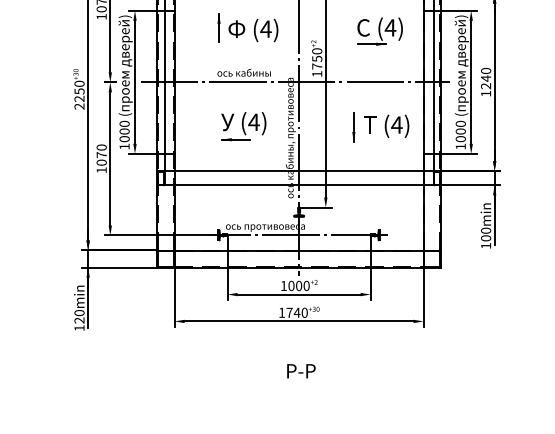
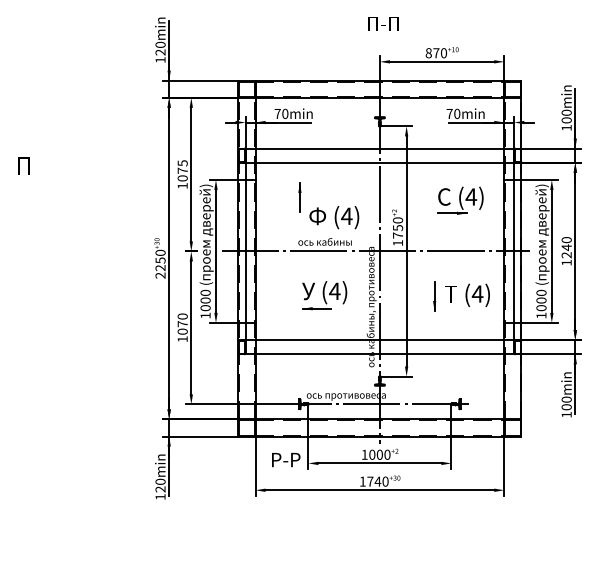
text: (253, 30) -> (334, 217), moved
text: (301, 371) -> (286, 460), moved

